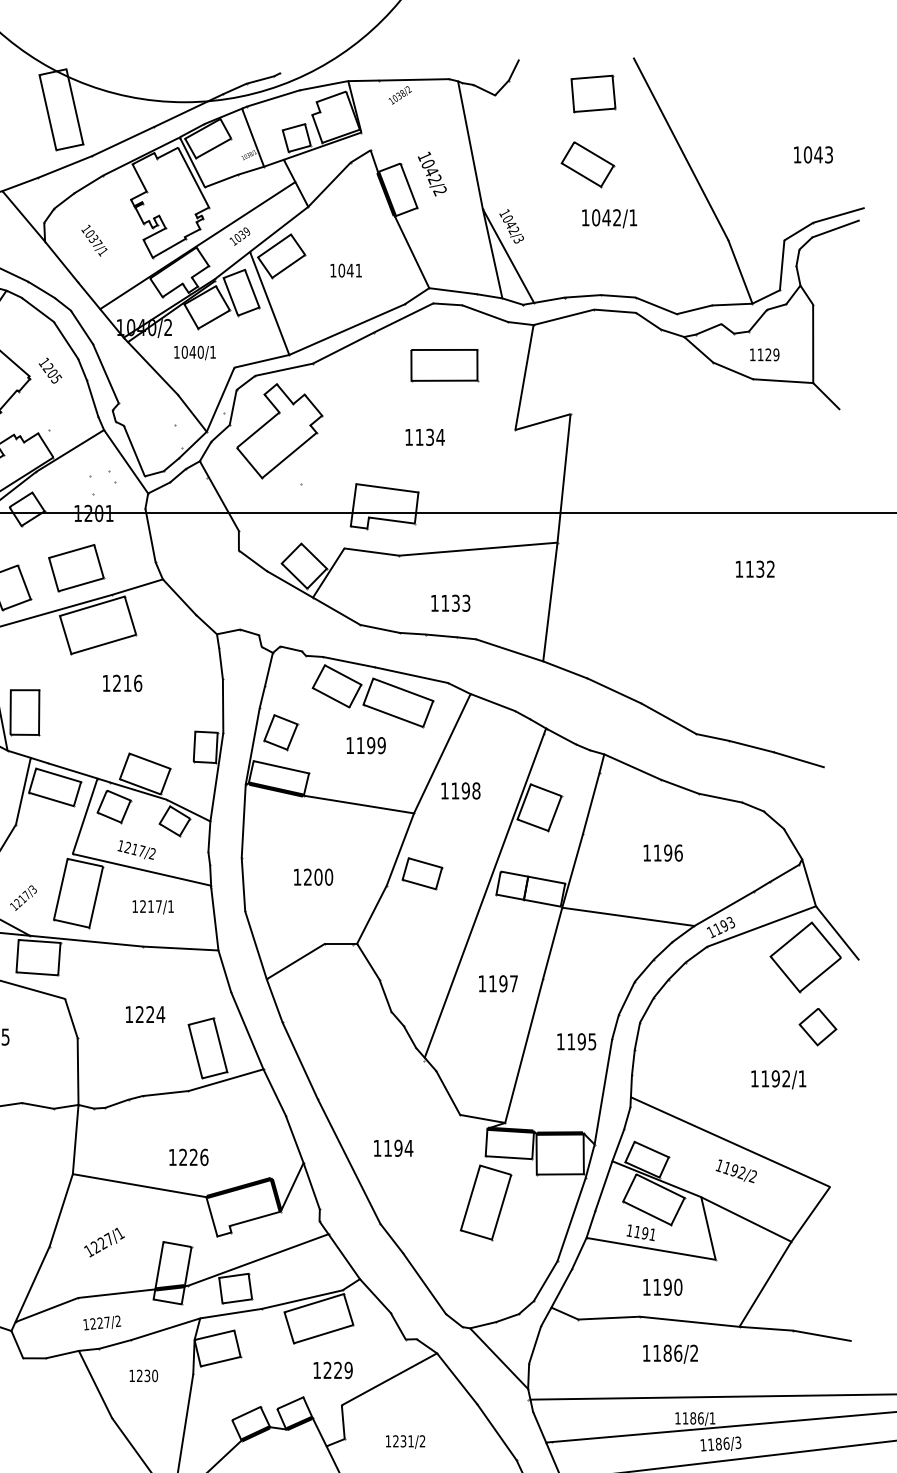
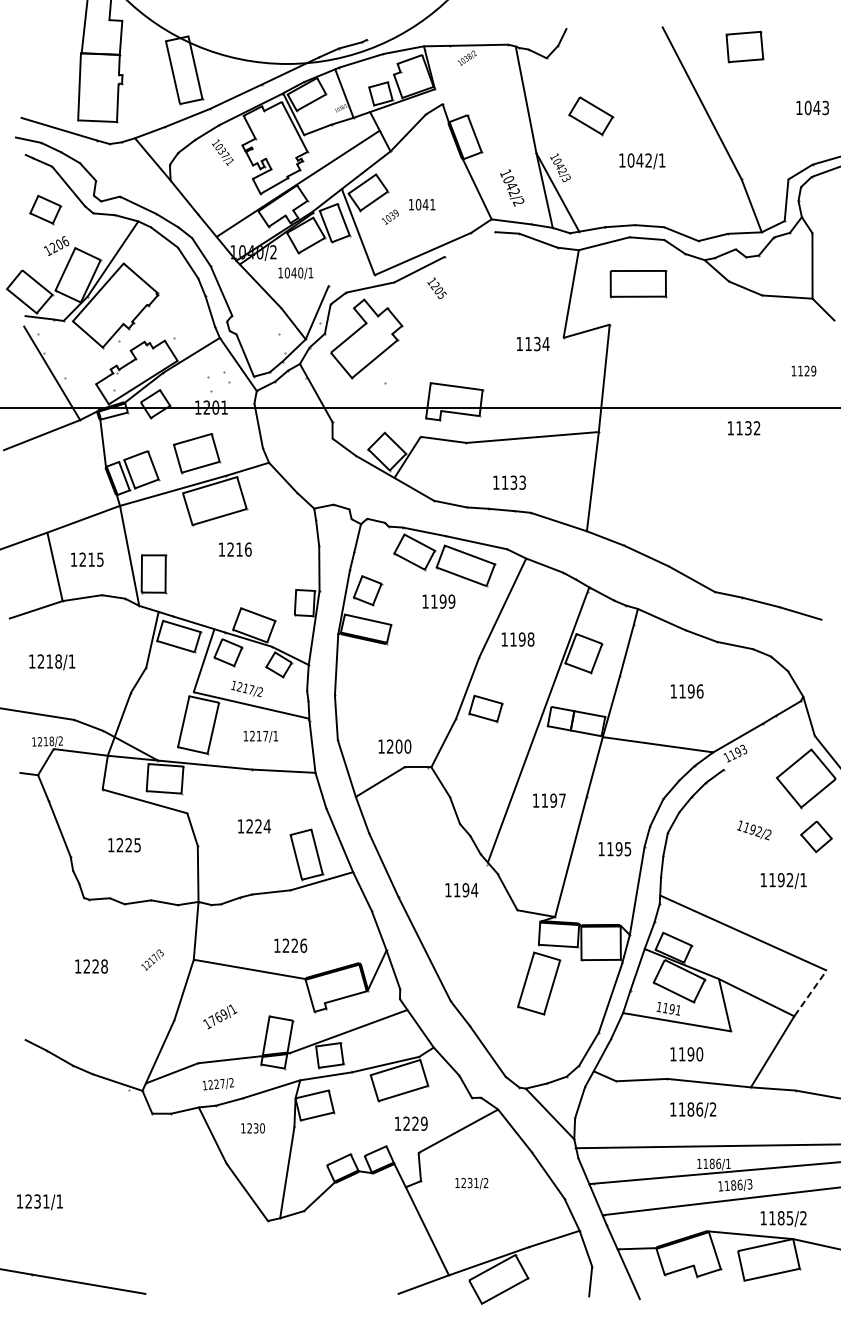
part: (593, 94) -> (744, 47), moved
part: (588, 165) -> (591, 116), moved
text: (432, 173) -> (512, 187), moved
text: (240, 235) -> (390, 216), moved
text: (94, 240) -> (222, 152), moved
line: (402, 318) -> (469, 244), removed
text: (765, 354) -> (804, 370), moved
line: (261, 361) -> (351, 280), removed
part: (444, 366) -> (638, 284), moved
text: (49, 369) -> (436, 287), moved
text: (425, 436) -> (533, 343), moved
text: (755, 569) -> (744, 428), moved
line: (358, 804) -> (432, 650), removed
text: (313, 877) -> (394, 746), moved
text: (23, 897) -> (152, 959), moved
line: (761, 926) -> (769, 752), removed
text: (393, 1148) -> (461, 890), moved
text: (736, 1171) -> (754, 830), moved
line: (810, 1214) -> (810, 993), solid -> dashed
text: (101, 1243) -> (217, 1017), 1227/1 -> 1769/1

